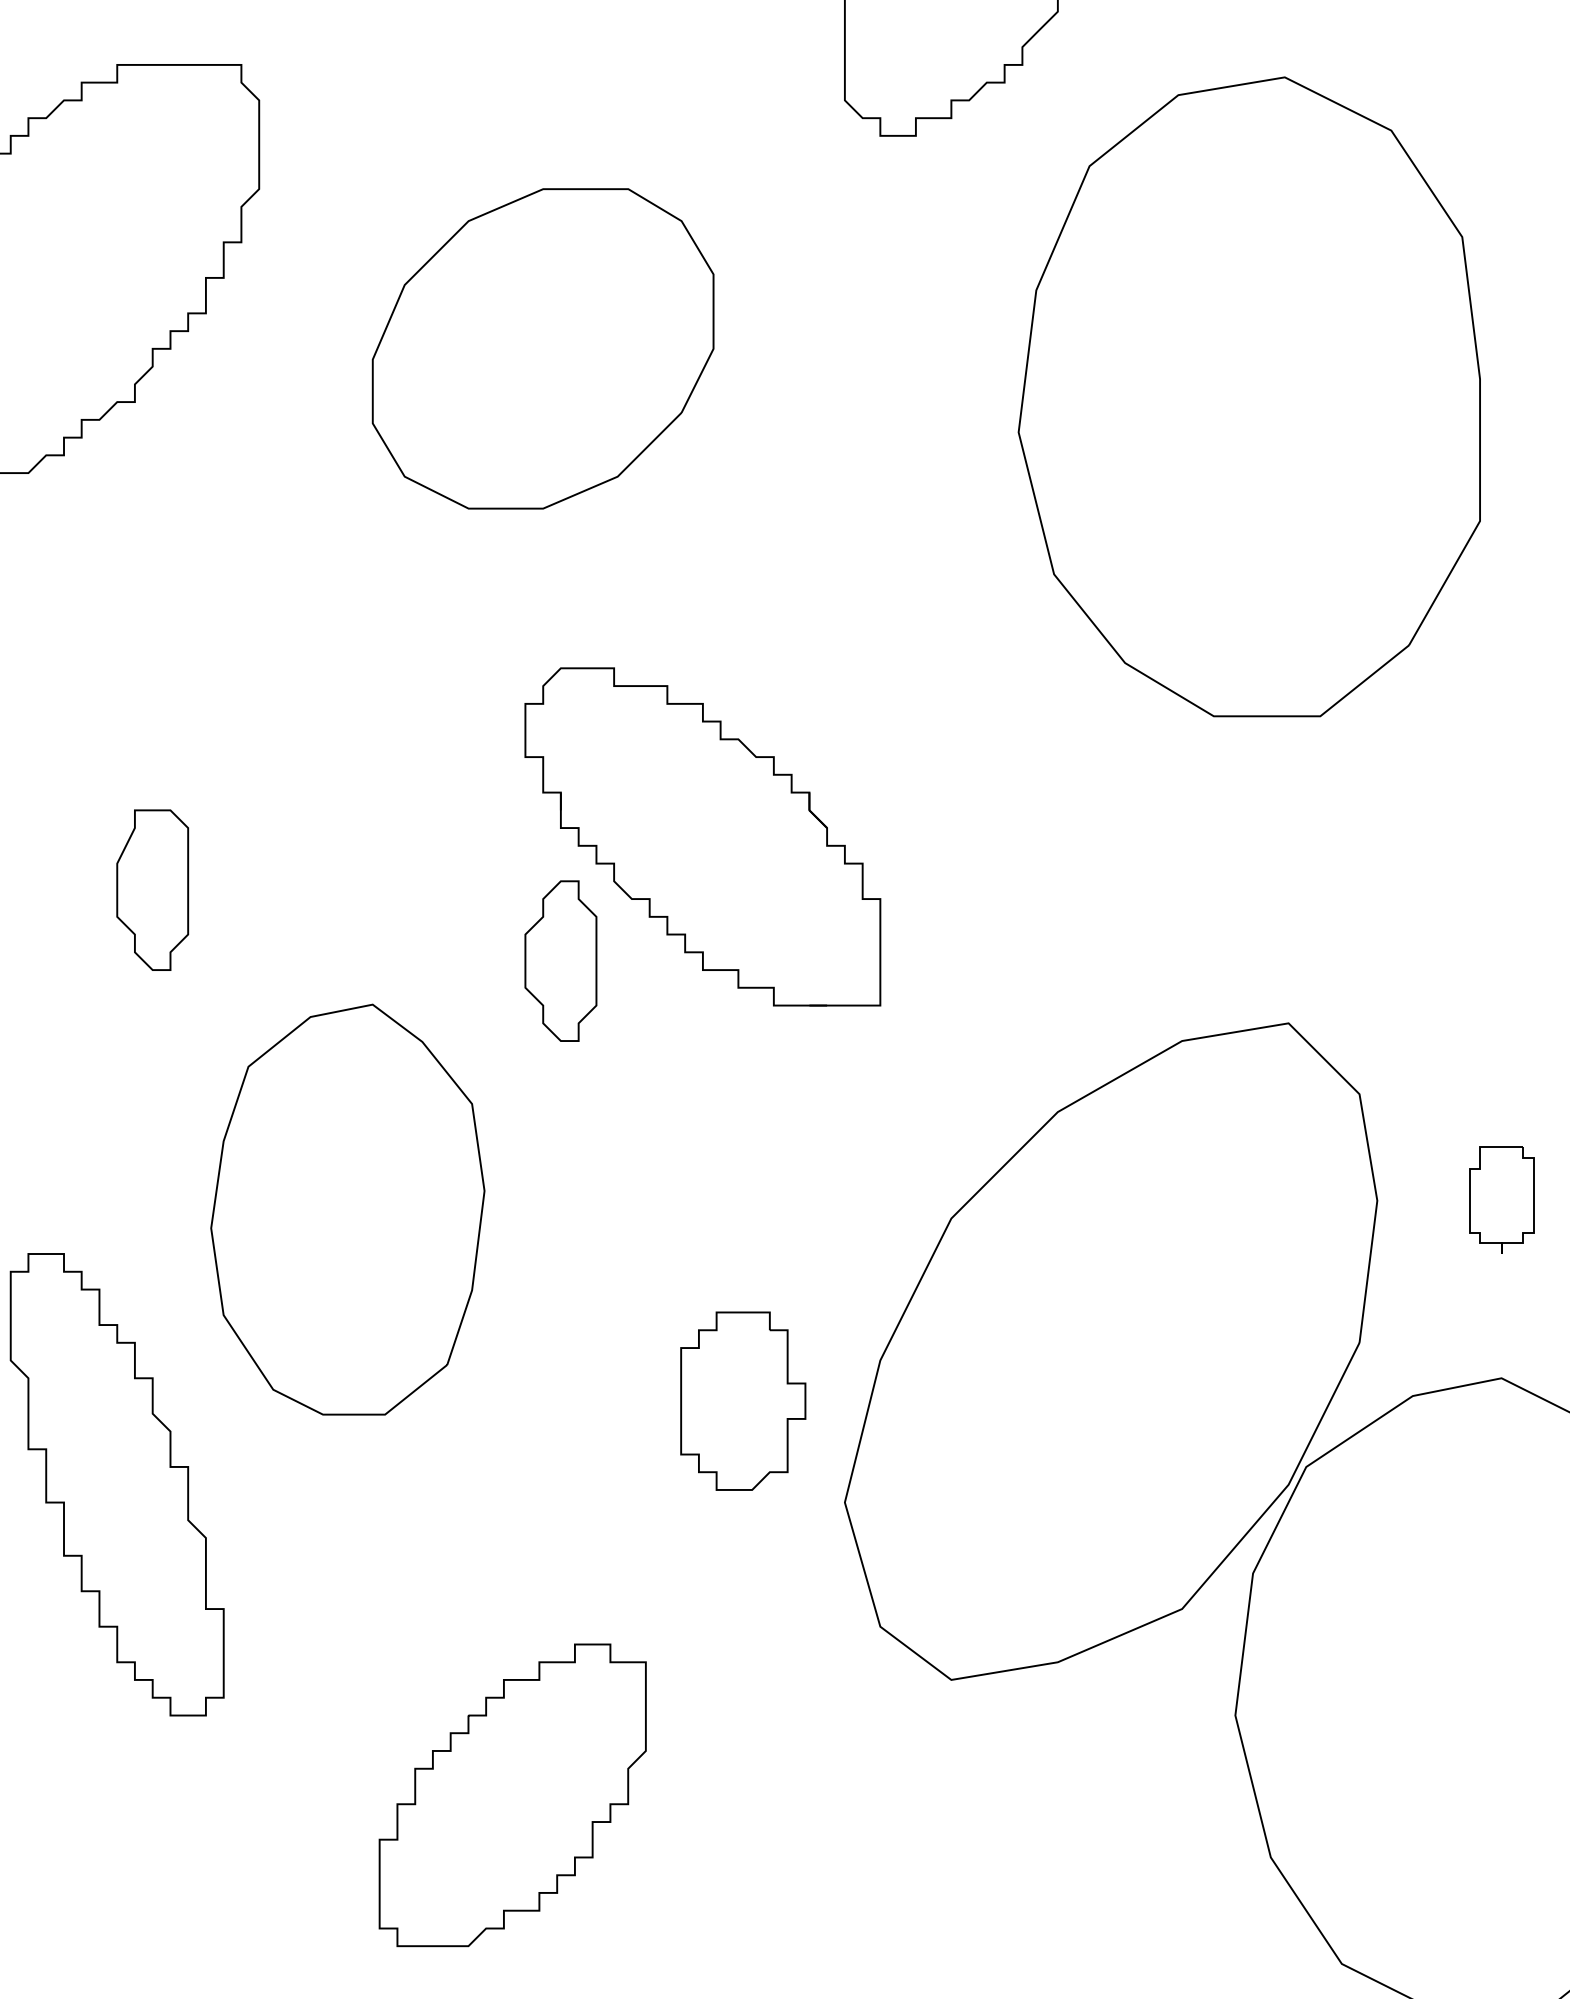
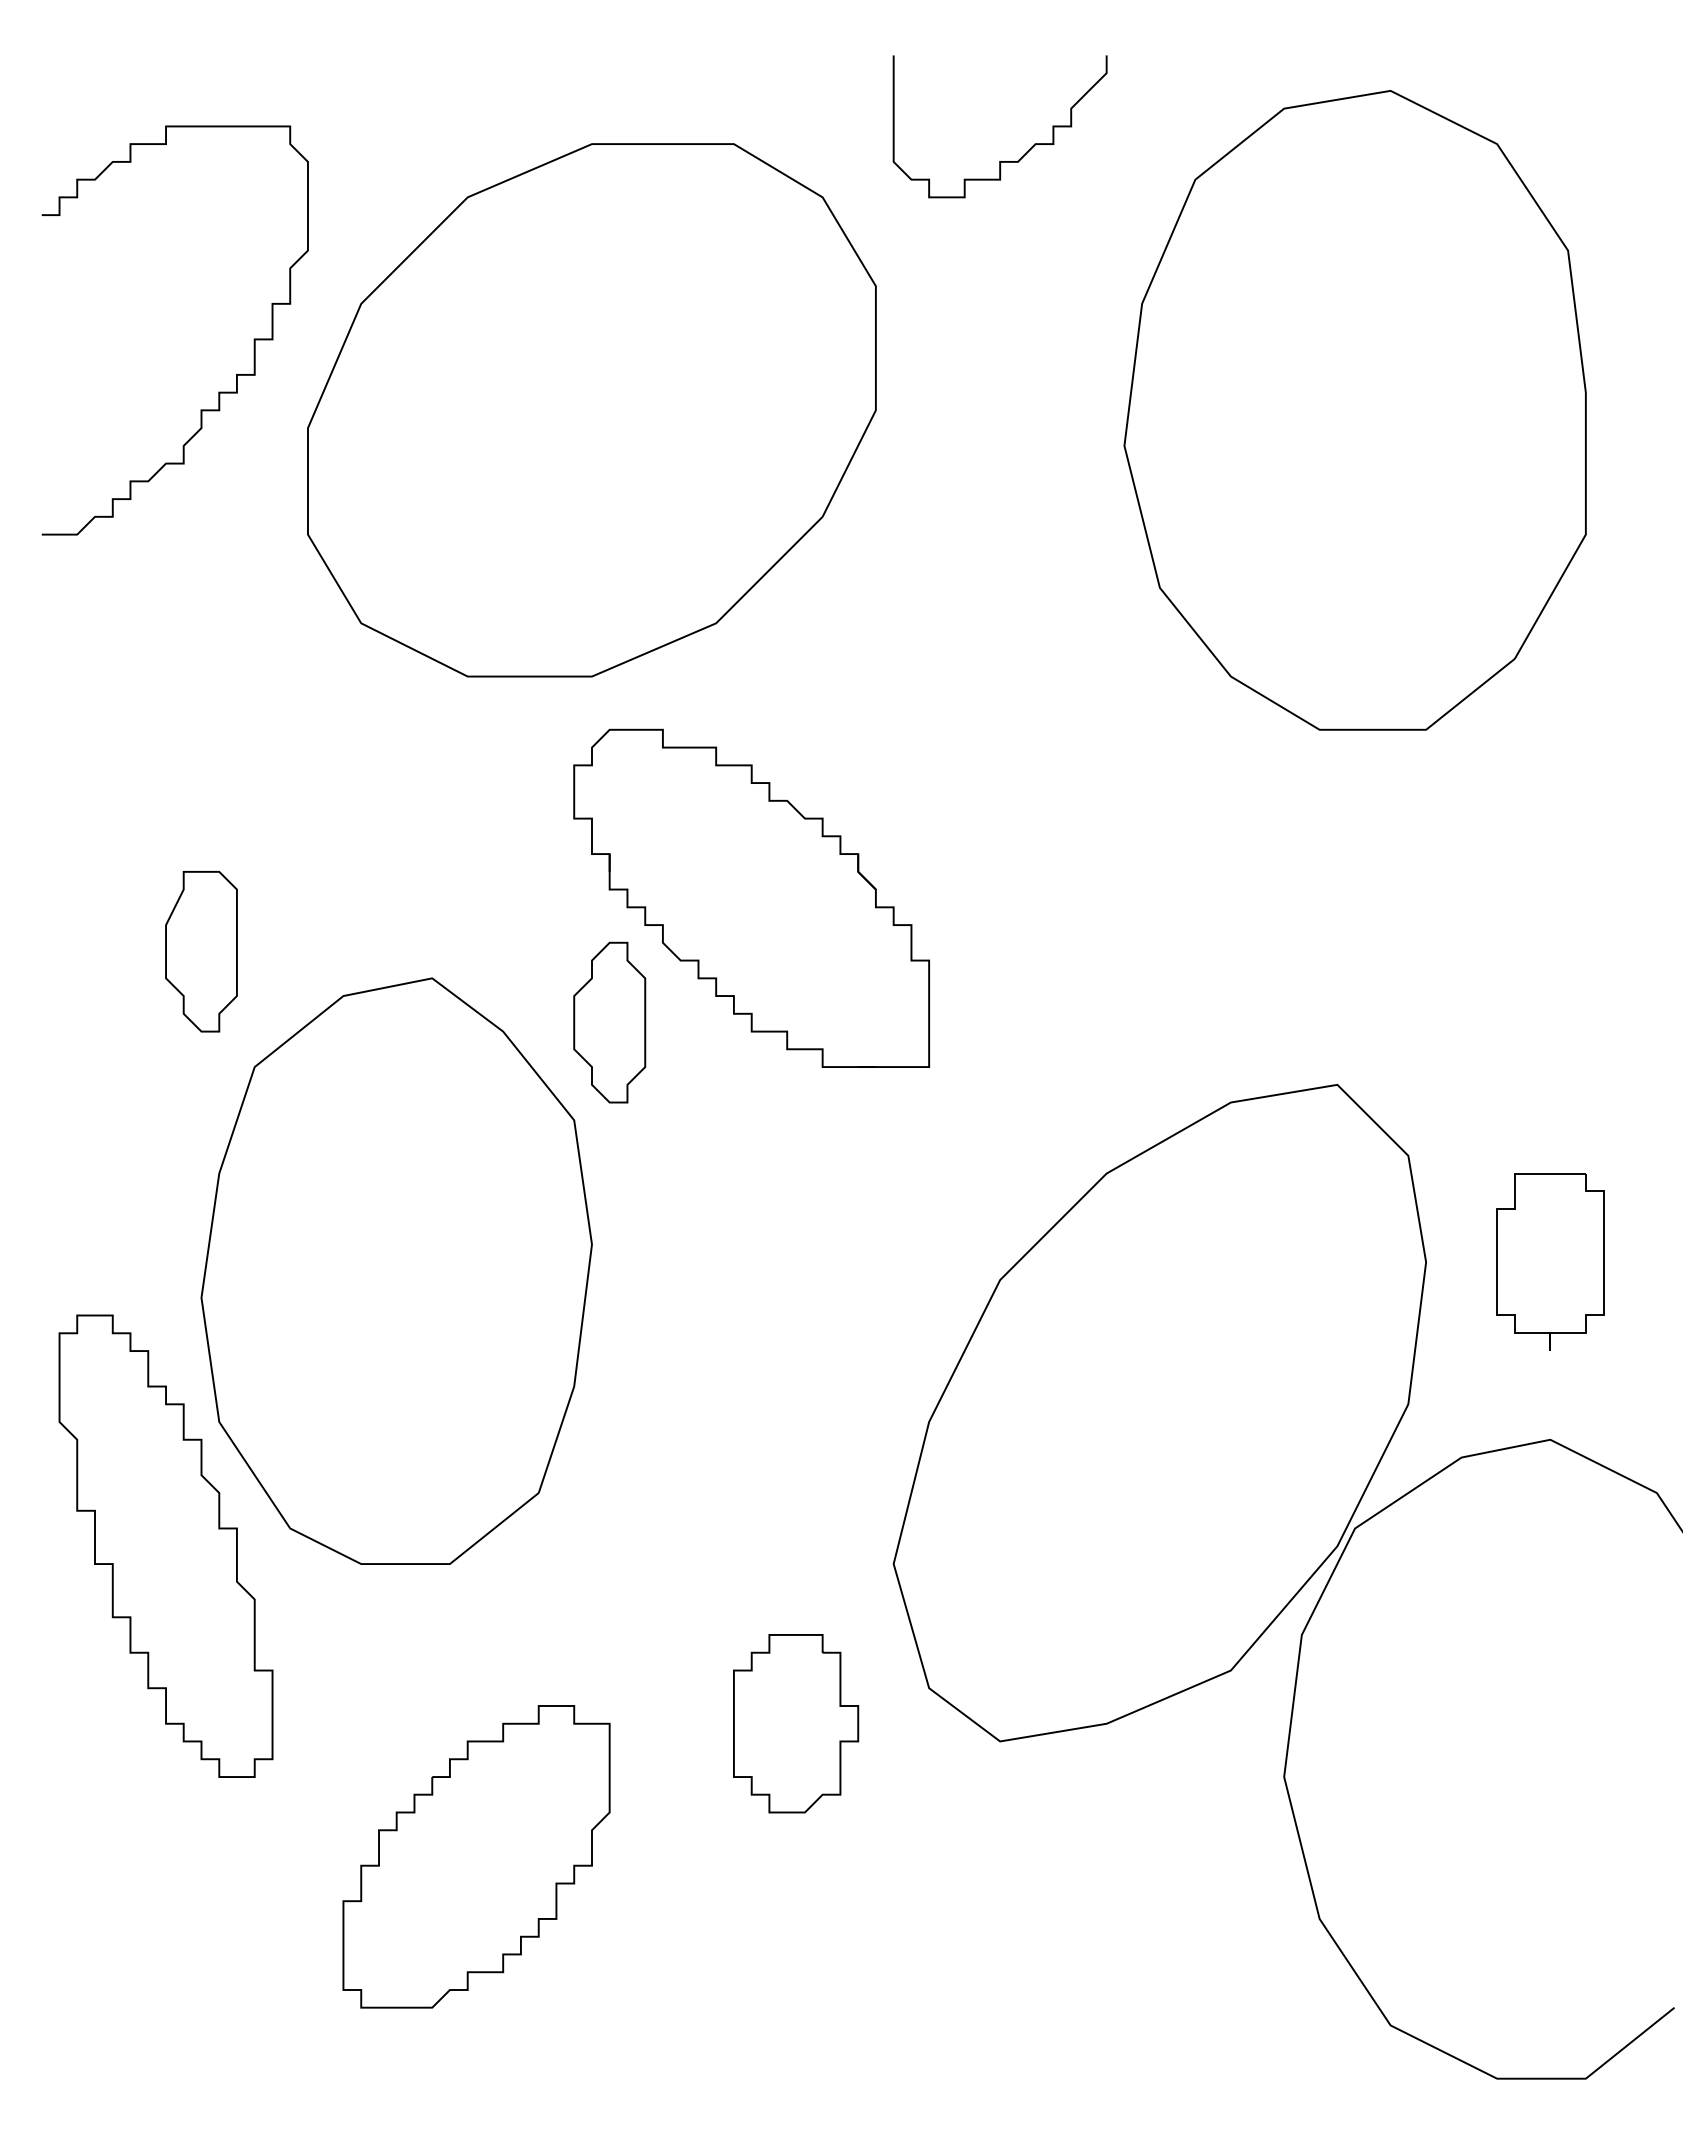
part: (542, 349) -> (591, 410), size x1.67
part: (1248, 397) -> (1354, 410), moved
part: (1501, 1200) -> (1550, 1261), size x1.67
part: (347, 1209) -> (396, 1270), size x1.43
part: (743, 1401) -> (796, 1723), moved
part: (512, 1795) -> (476, 1856), moved

